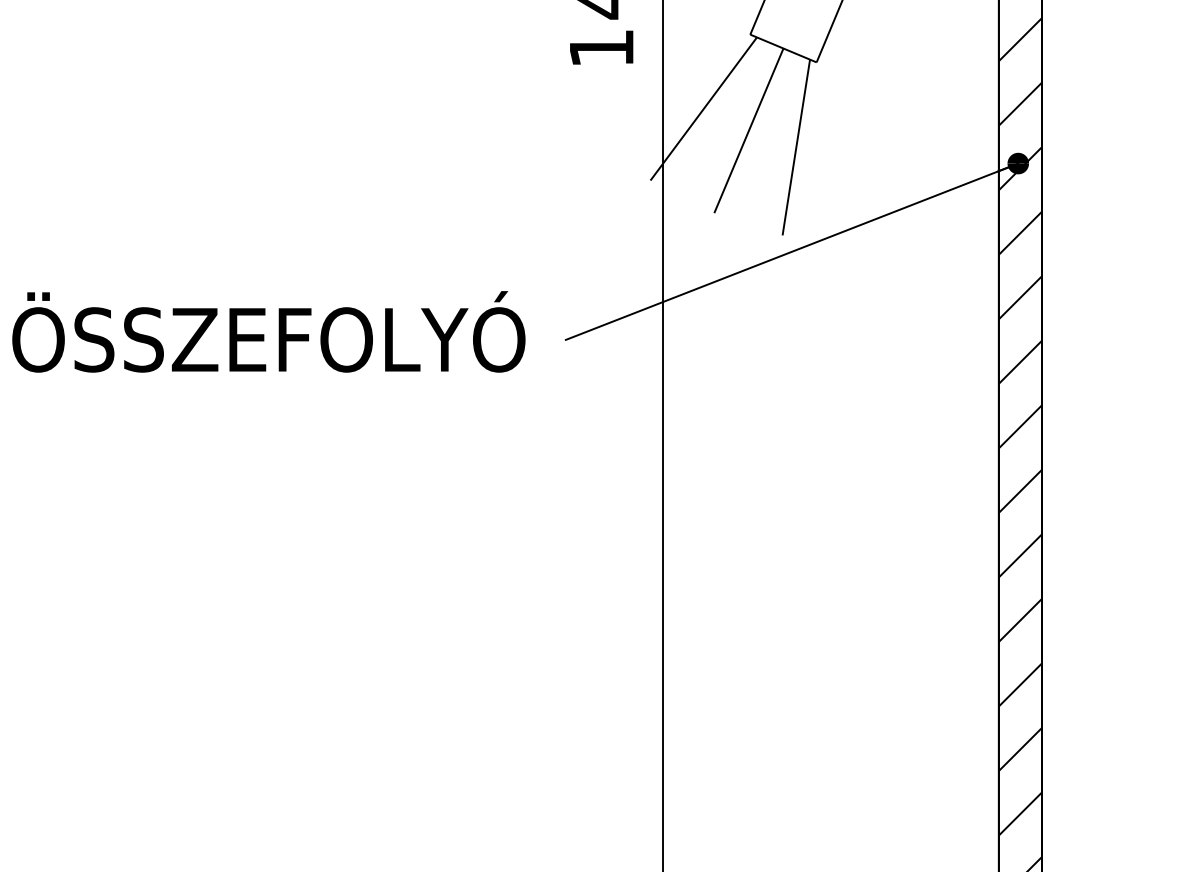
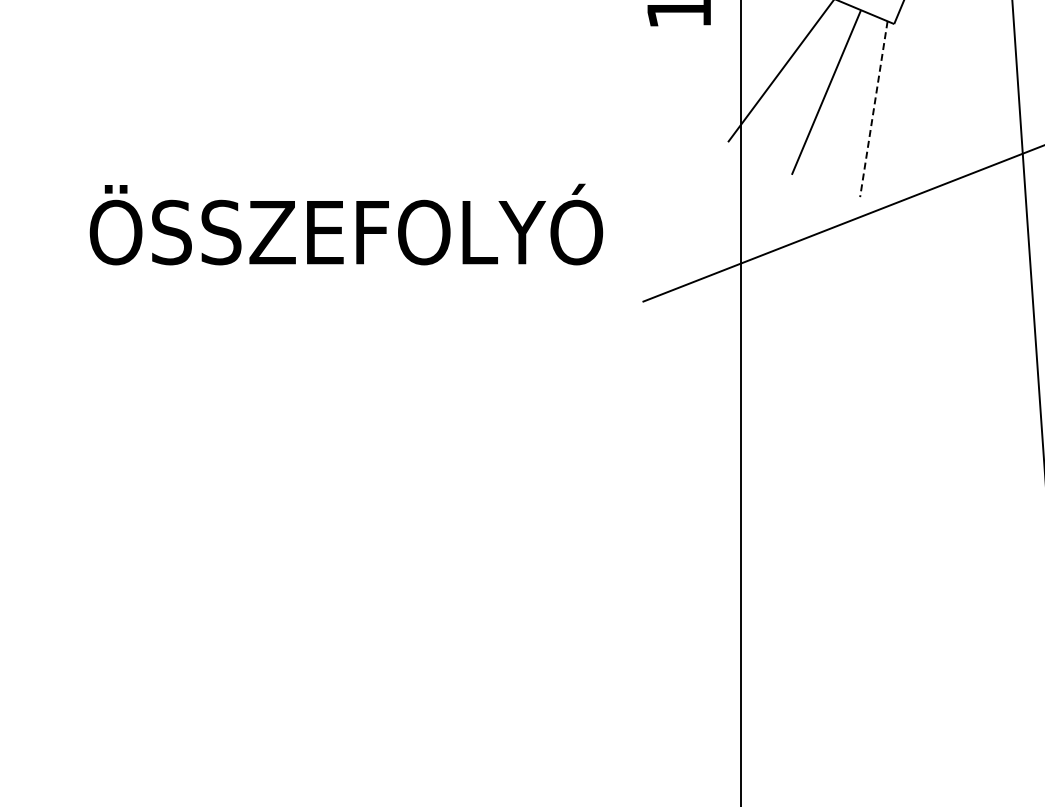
line: (796, 147) -> (874, 109), solid -> dashed
text: (268, 331) -> (346, 224), moved

